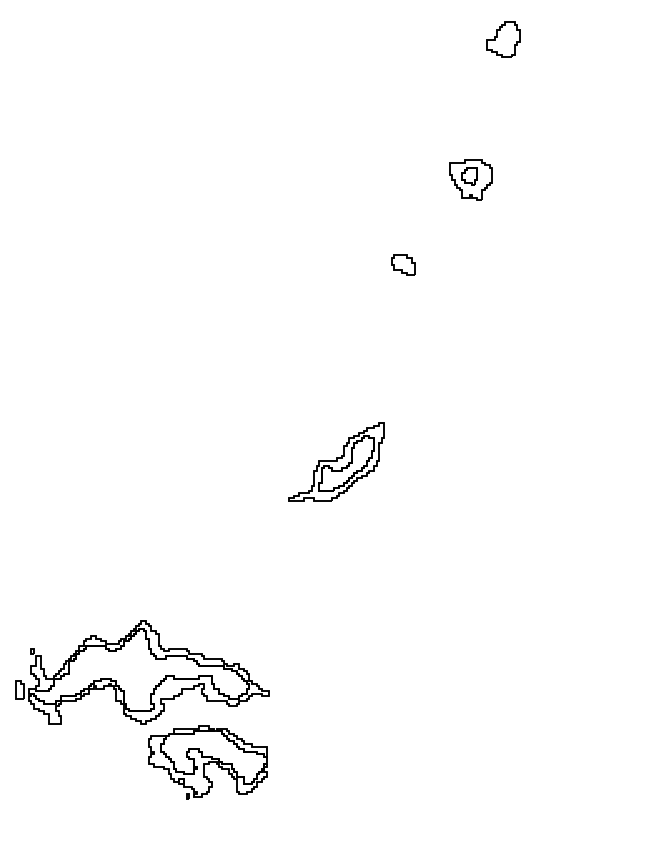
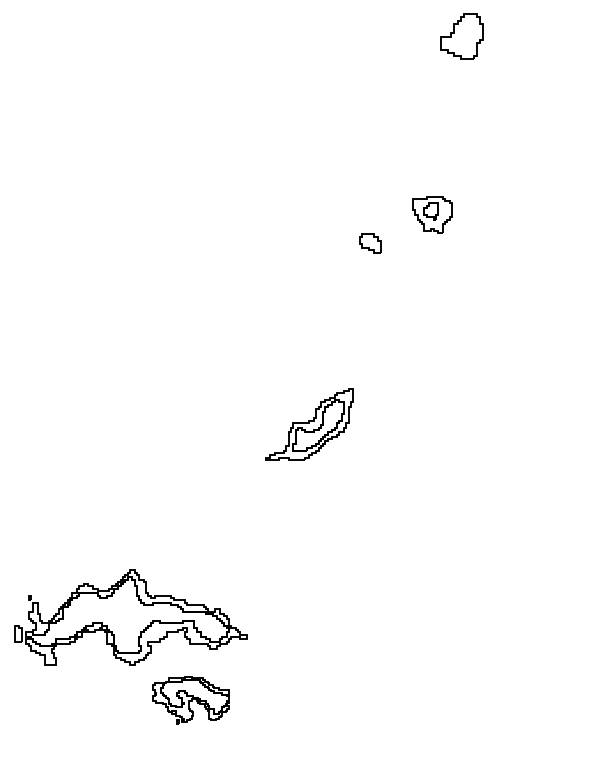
part: (503, 39) -> (462, 36), size x1.4
part: (470, 179) -> (432, 214), moved
part: (207, 762) -> (190, 700), size x0.7

